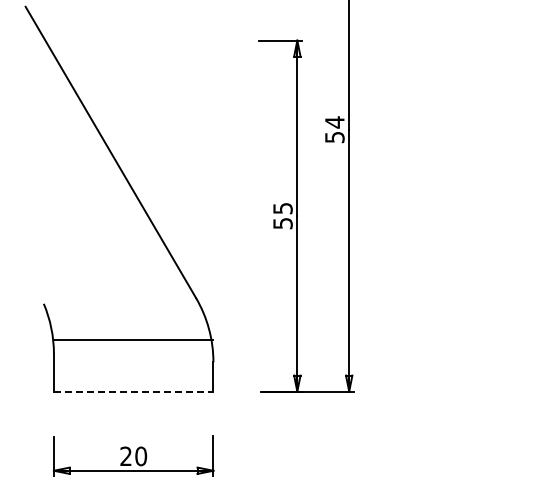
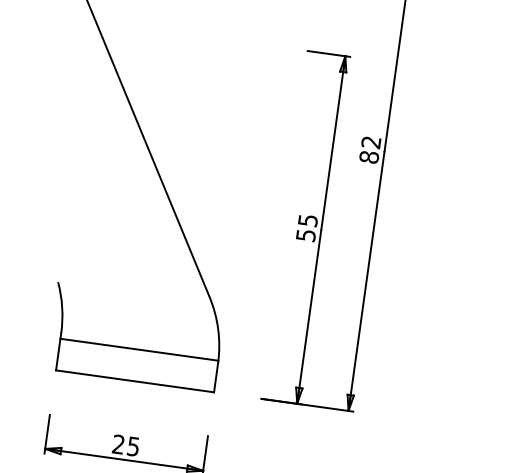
text: (334, 129) -> (369, 149), 54 -> 82
line: (133, 339) -> (139, 349), moved
line: (133, 391) -> (134, 381), dashed -> solid
text: (141, 456) -> (133, 446), 20 -> 25

